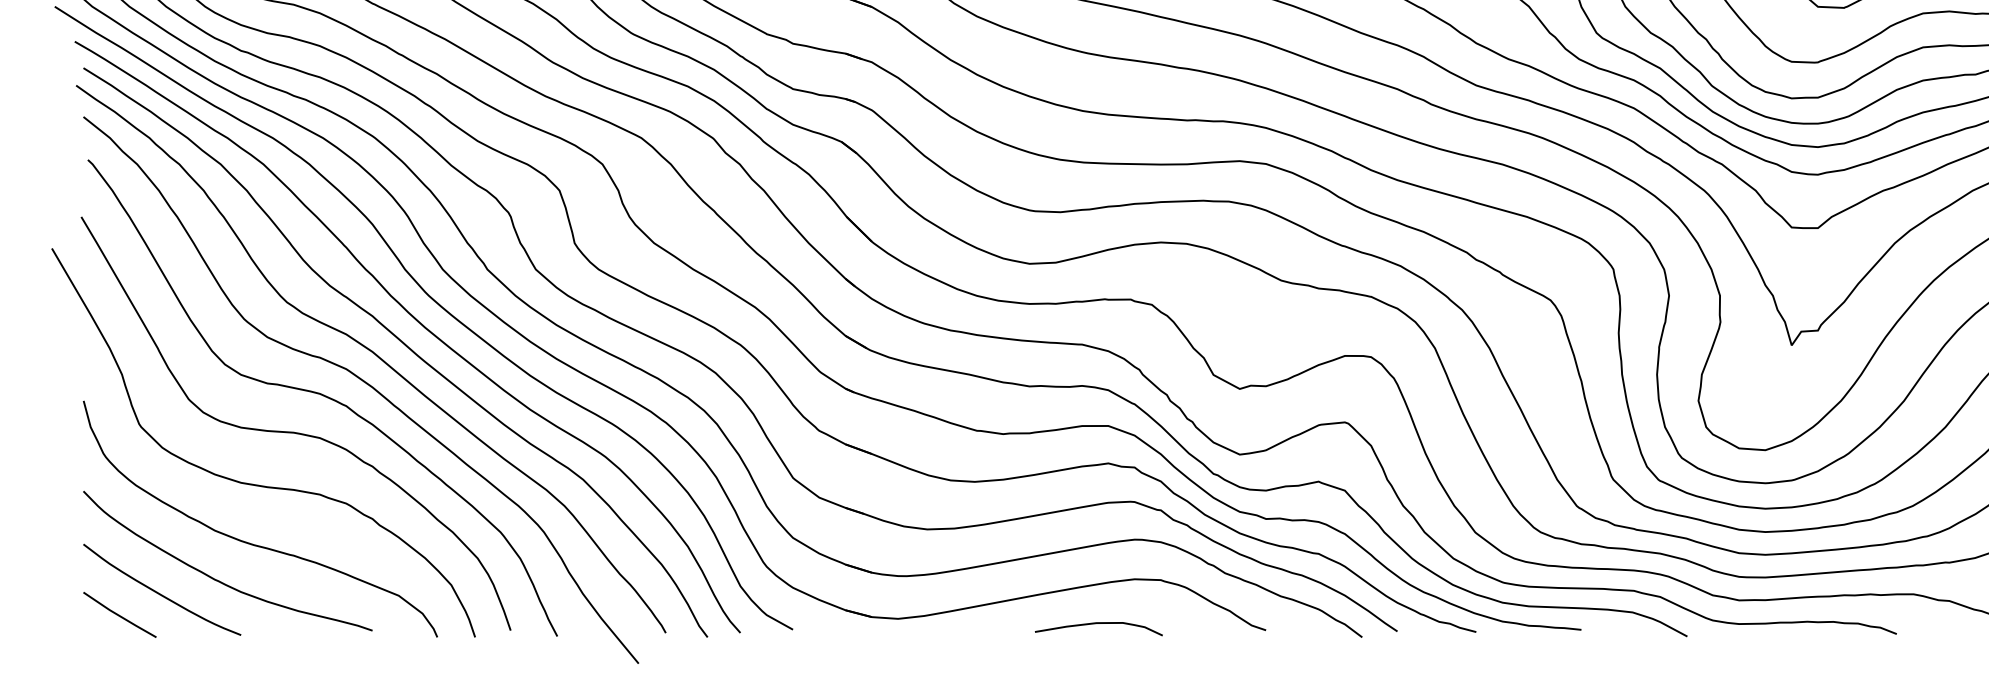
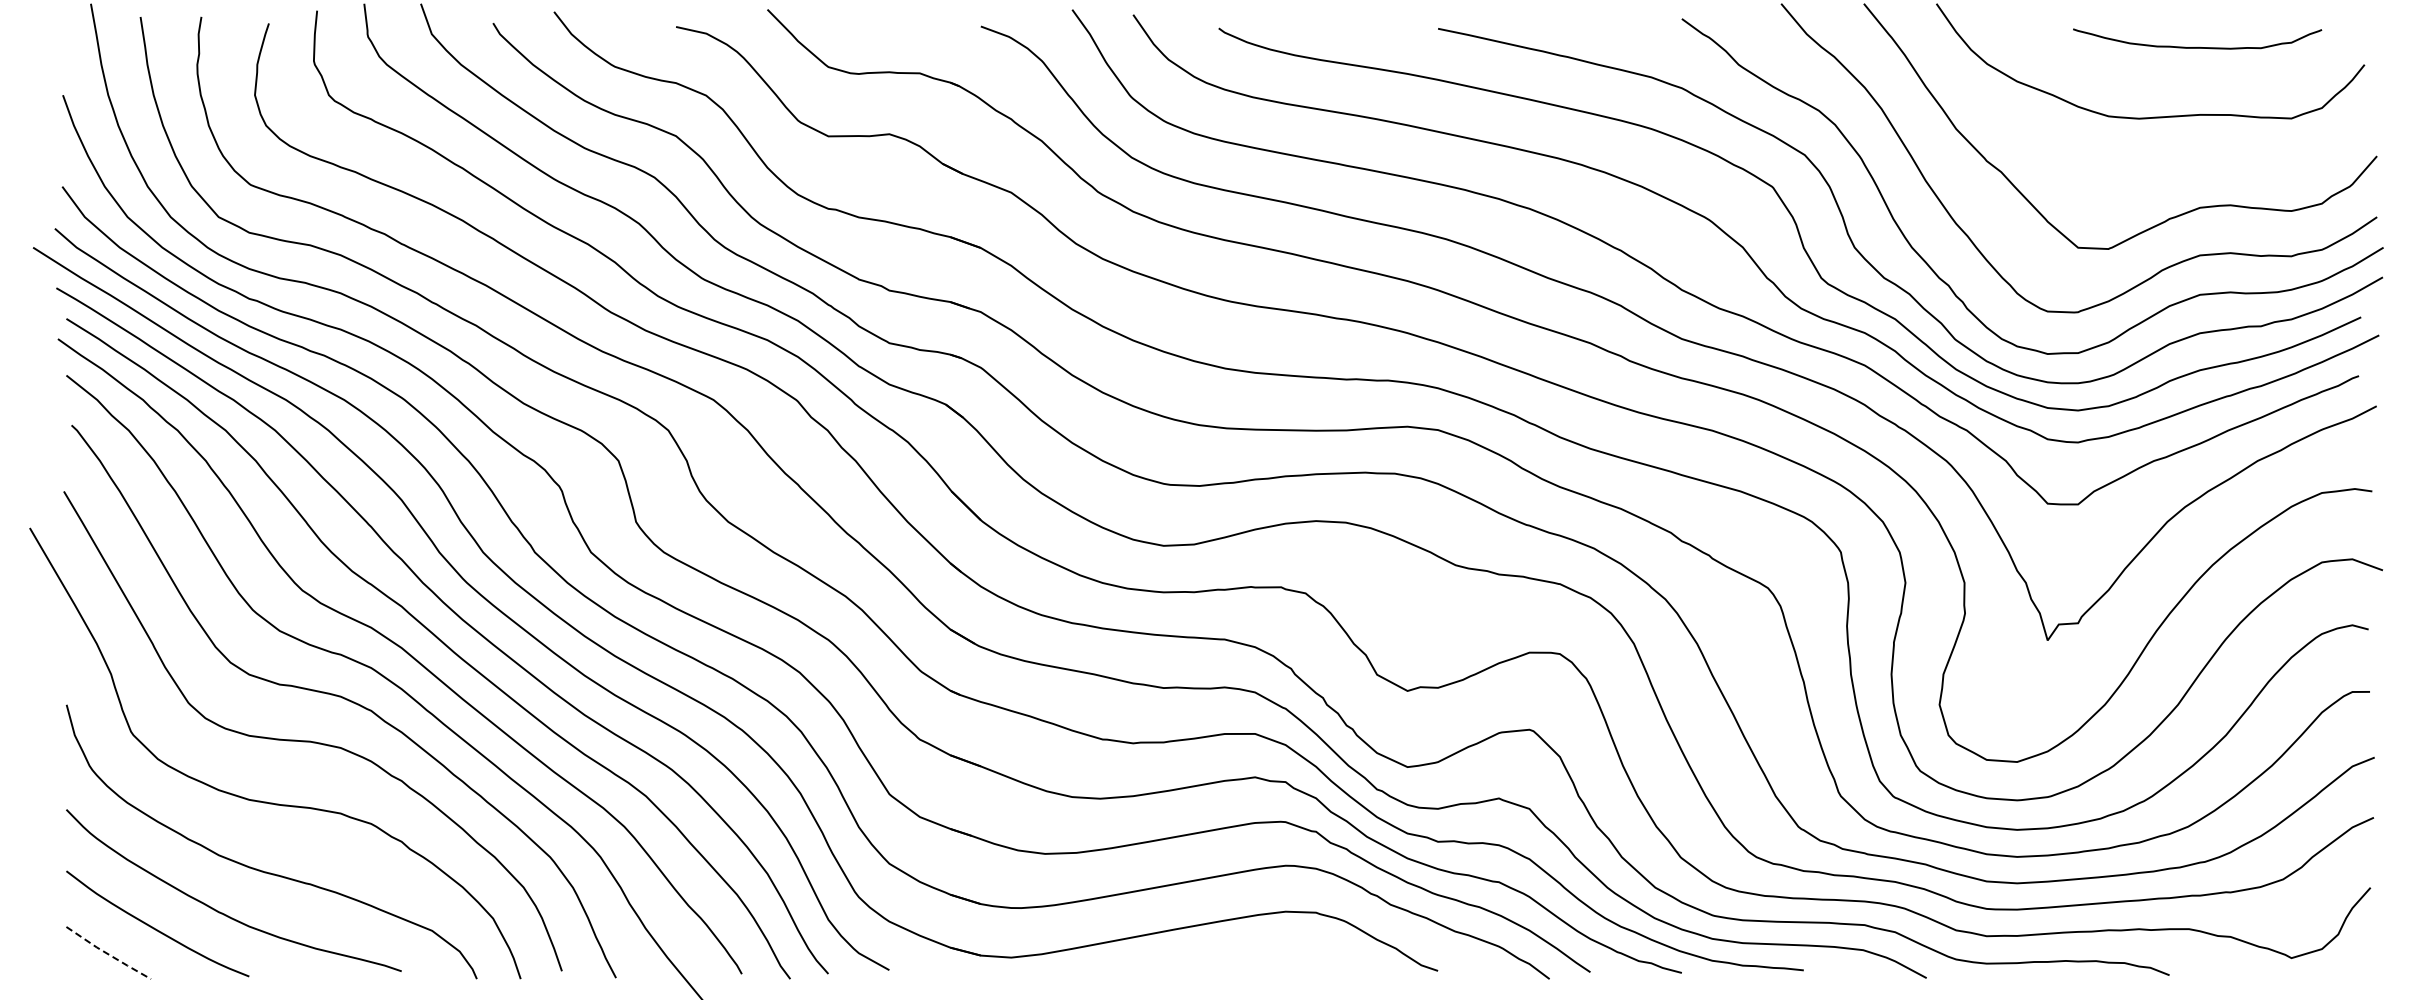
line: (119, 616) -> (108, 954), solid -> dashed
curve: (1099, 623) -> (1244, 963), removed

